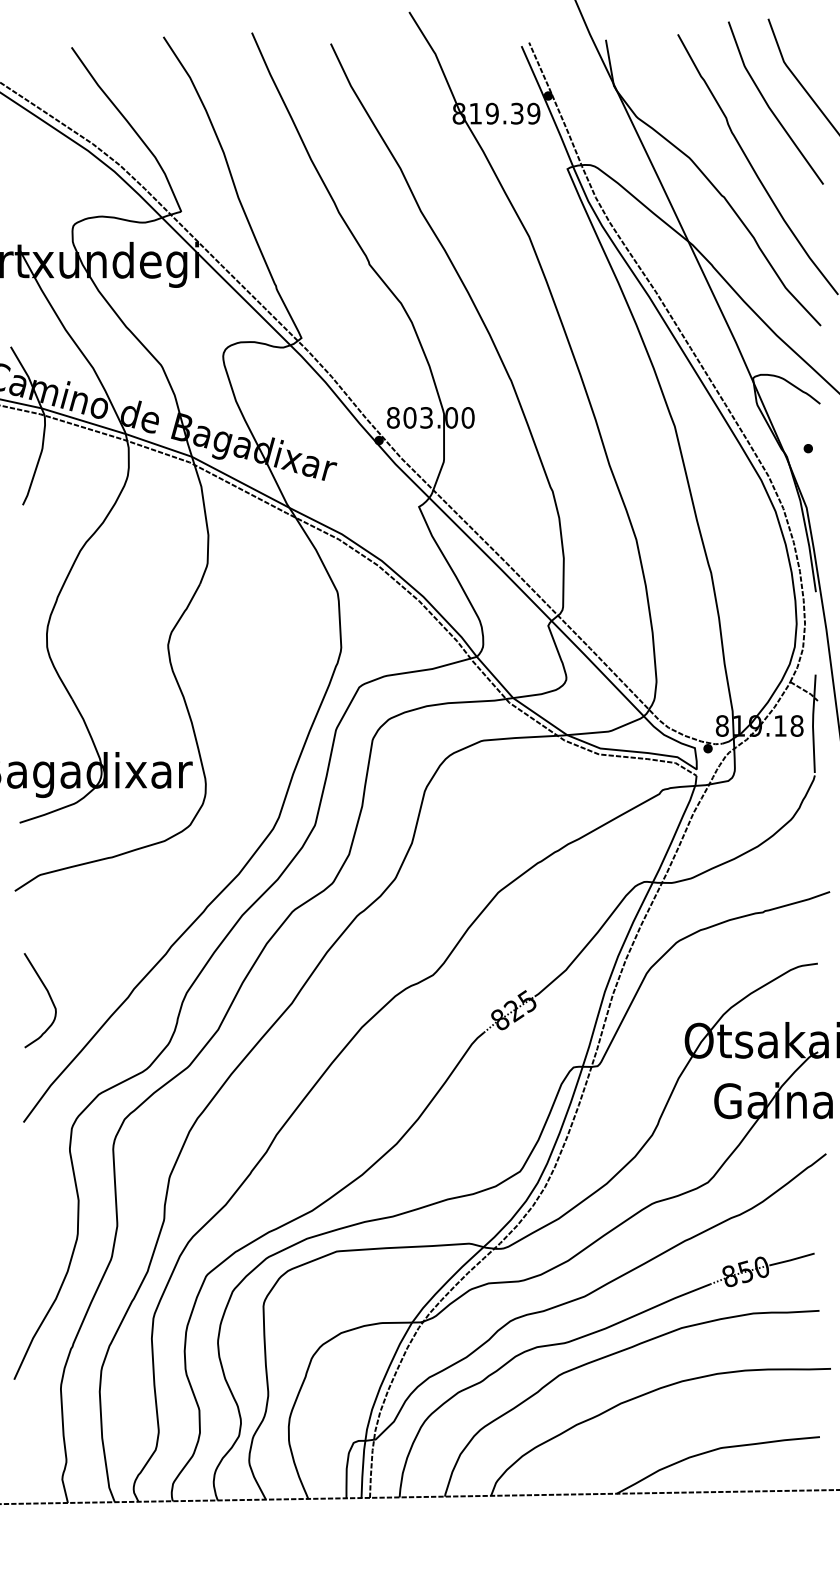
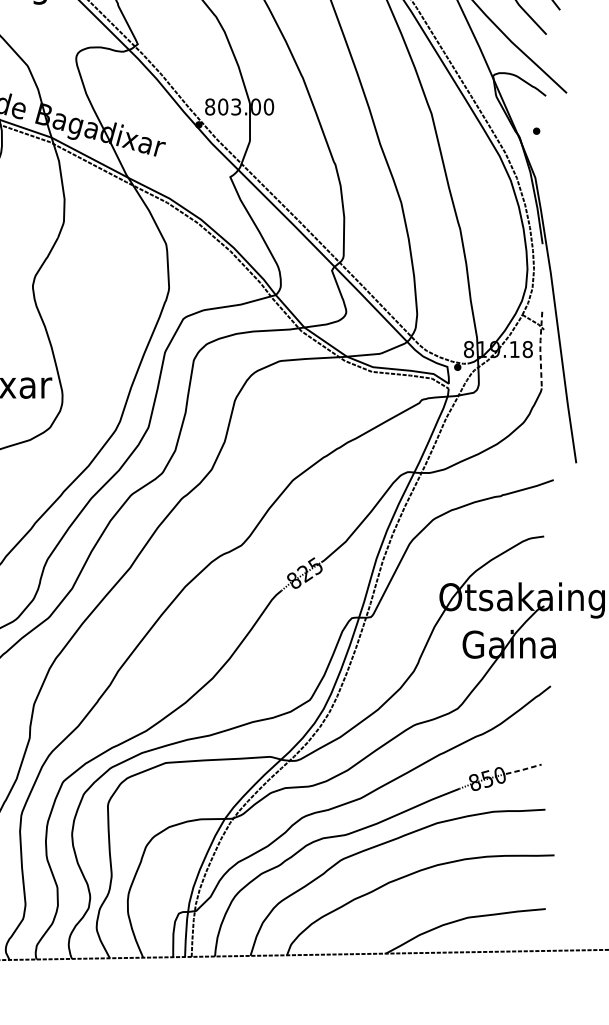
line: (813, 722) -> (540, 346), solid -> dashed
line: (792, 1259) -> (524, 769), solid -> dashed

